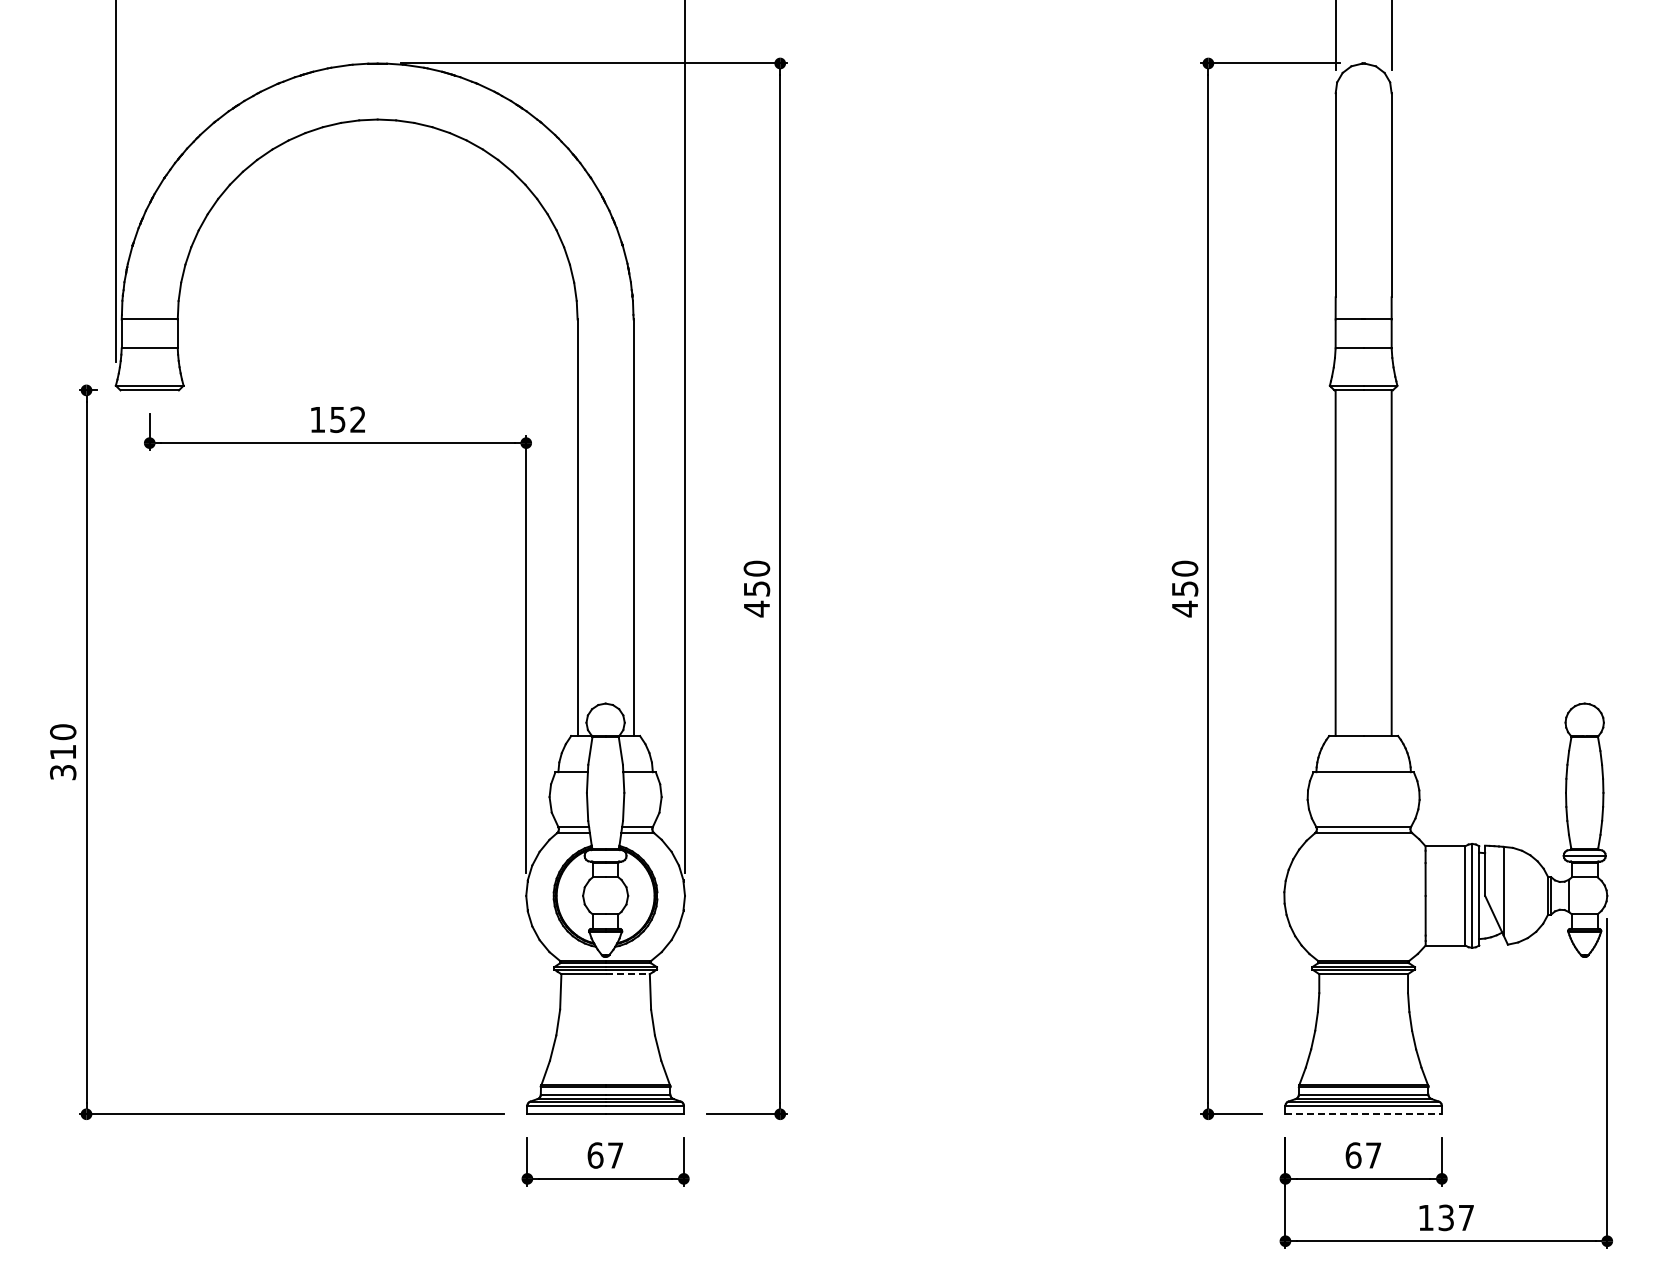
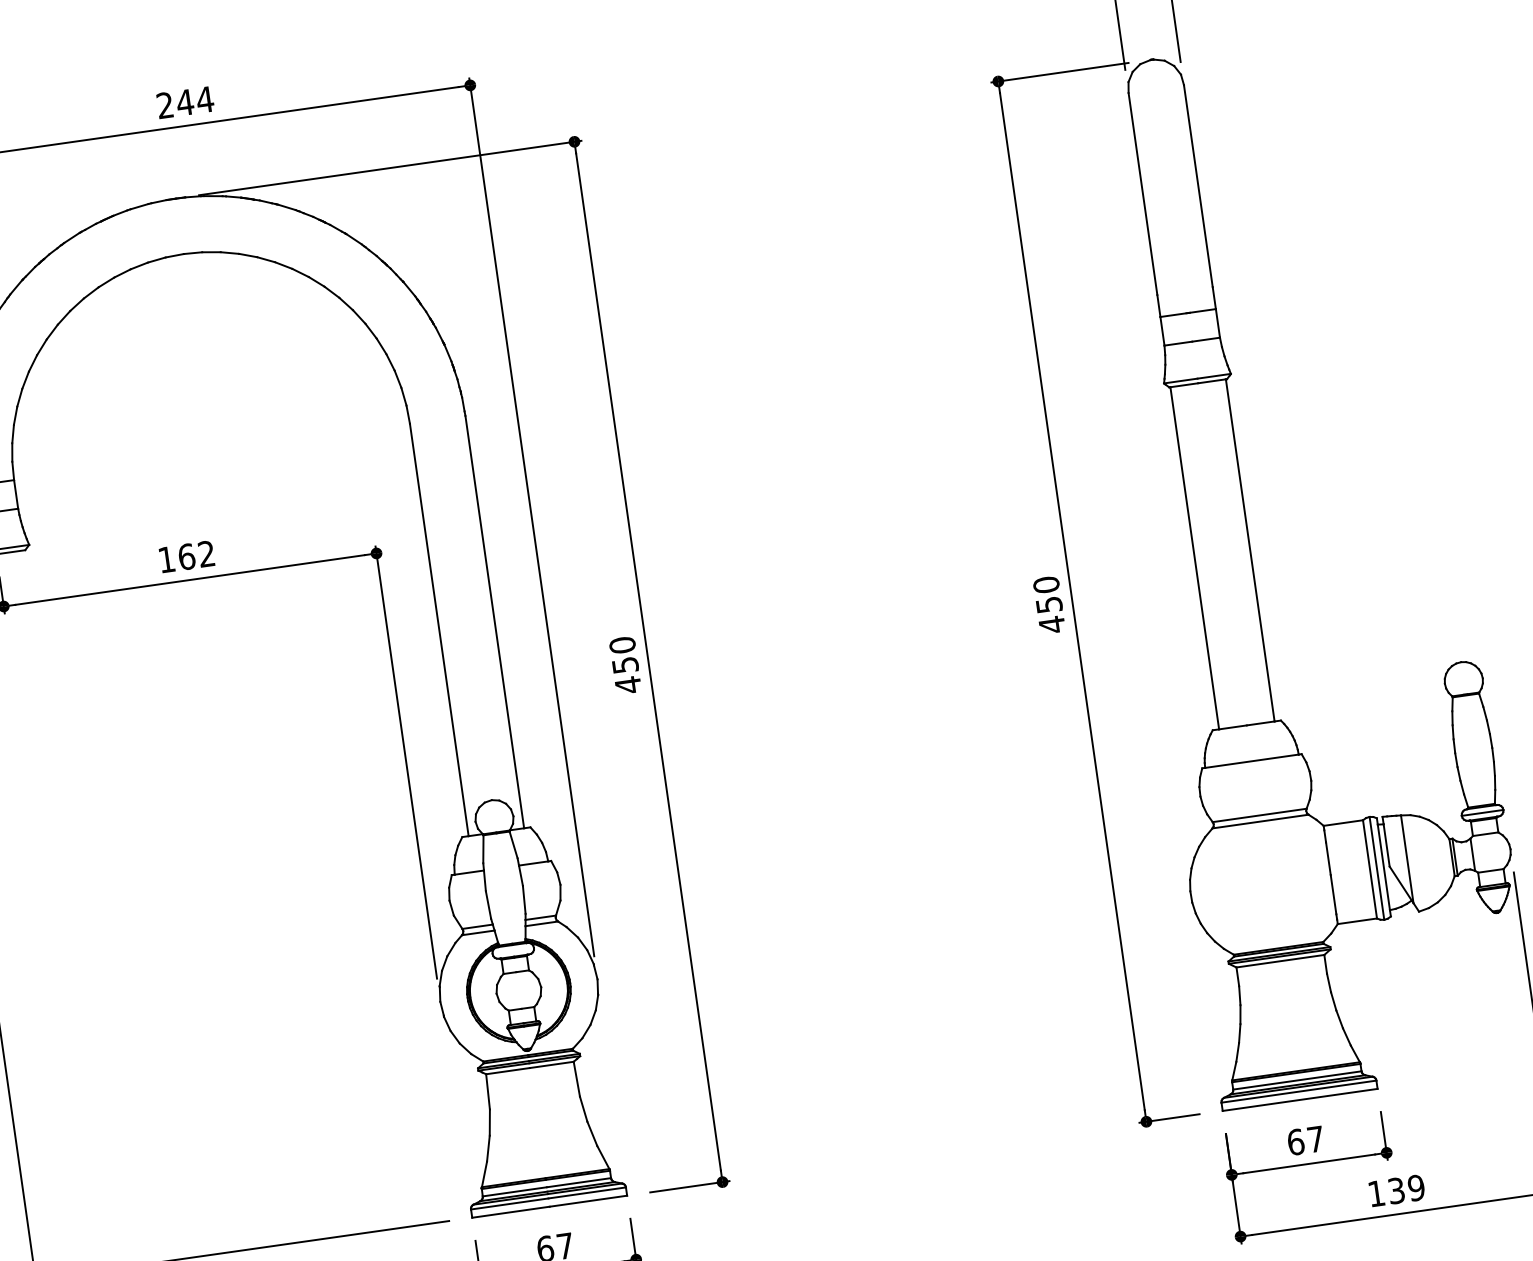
text: (337, 419) -> (186, 556), 152 -> 162
line: (628, 974) -> (552, 1065), dashed -> solid
line: (1364, 1114) -> (1301, 1100), dashed -> solid
text: (1466, 1217) -> (1416, 1187), 137 -> 139

